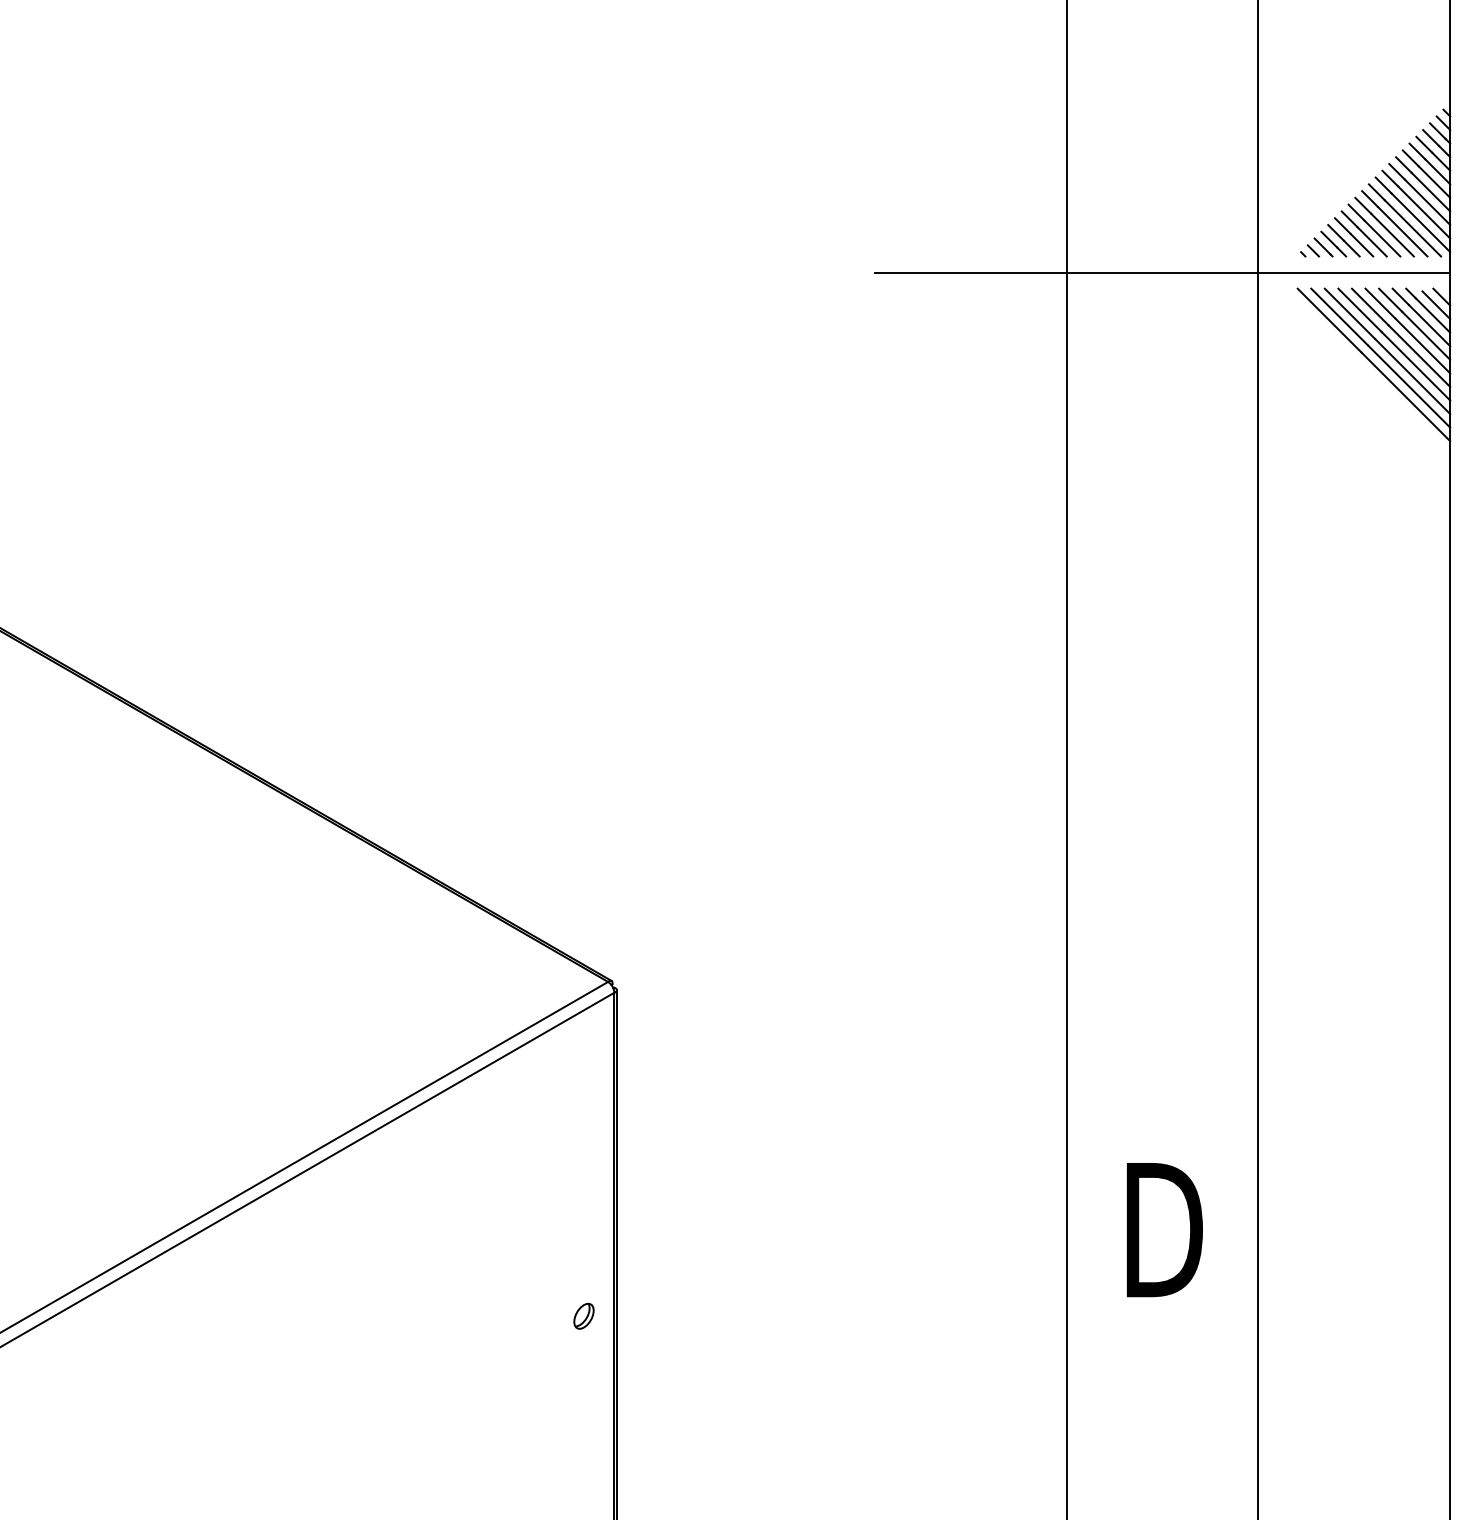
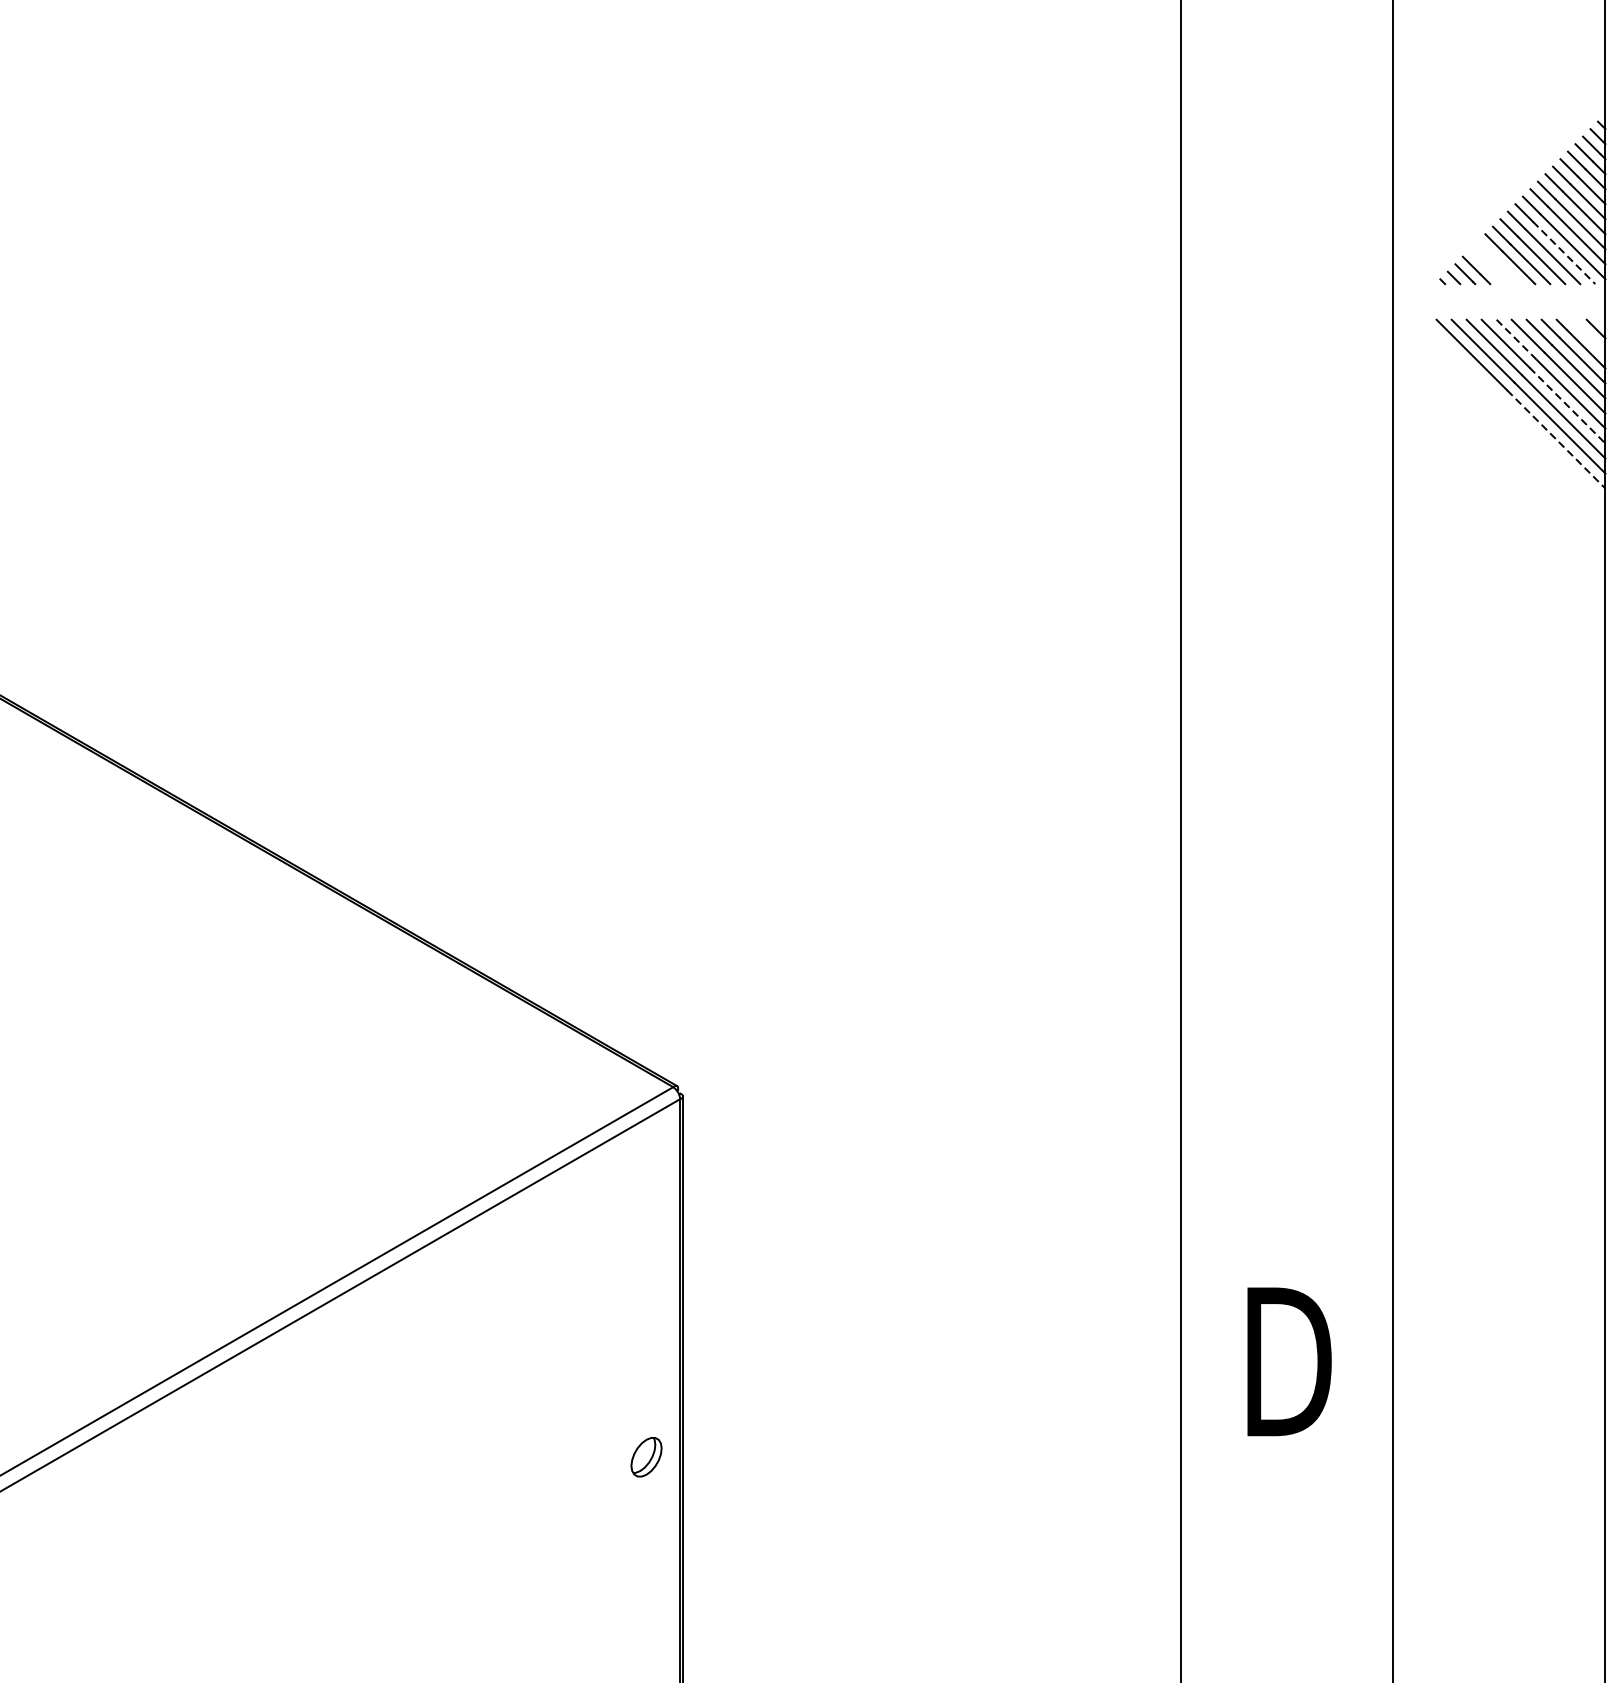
line: (1412, 228) -> (1563, 253), solid -> dashed
part: (1350, 237) -> (1495, 263), removed
line: (1162, 272) -> (1286, 301), removed
line: (1436, 305) -> (1590, 338), removed
line: (1370, 307) -> (1517, 340), solid -> dashed
line: (1416, 366) -> (1568, 405), solid -> dashed
line: (1405, 396) -> (1555, 439), solid -> dashed
part: (583, 1316) -> (646, 1457), size x1.4

